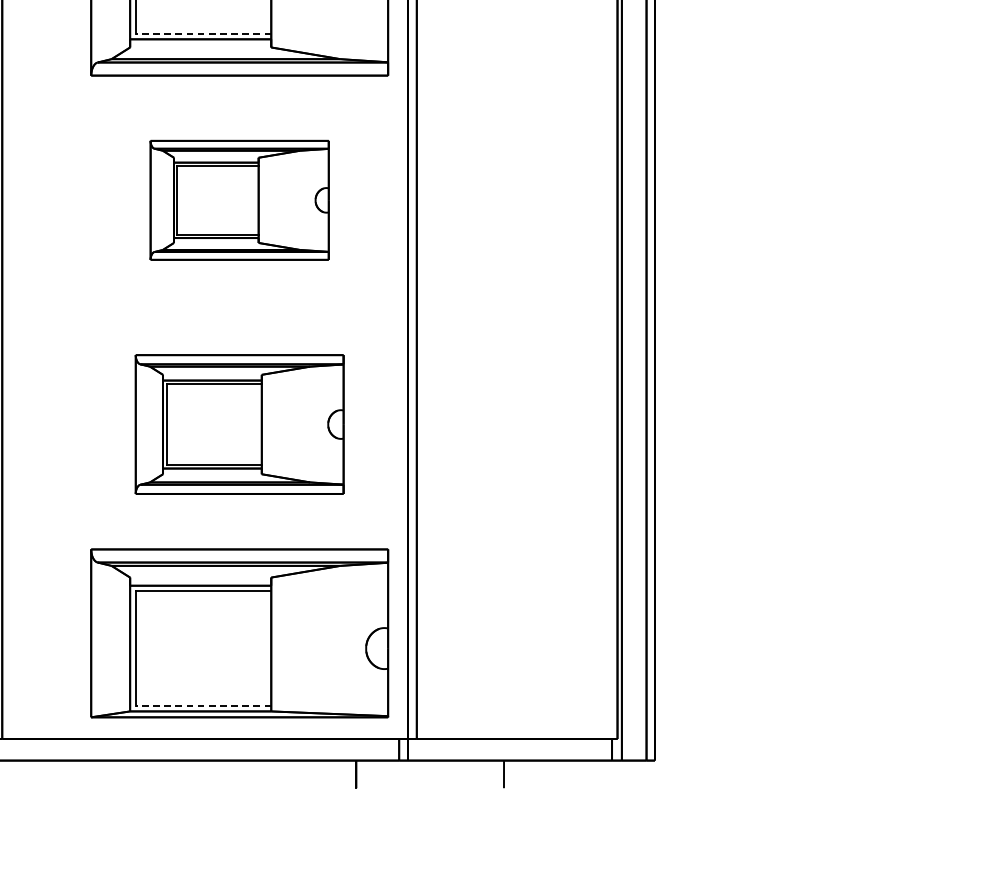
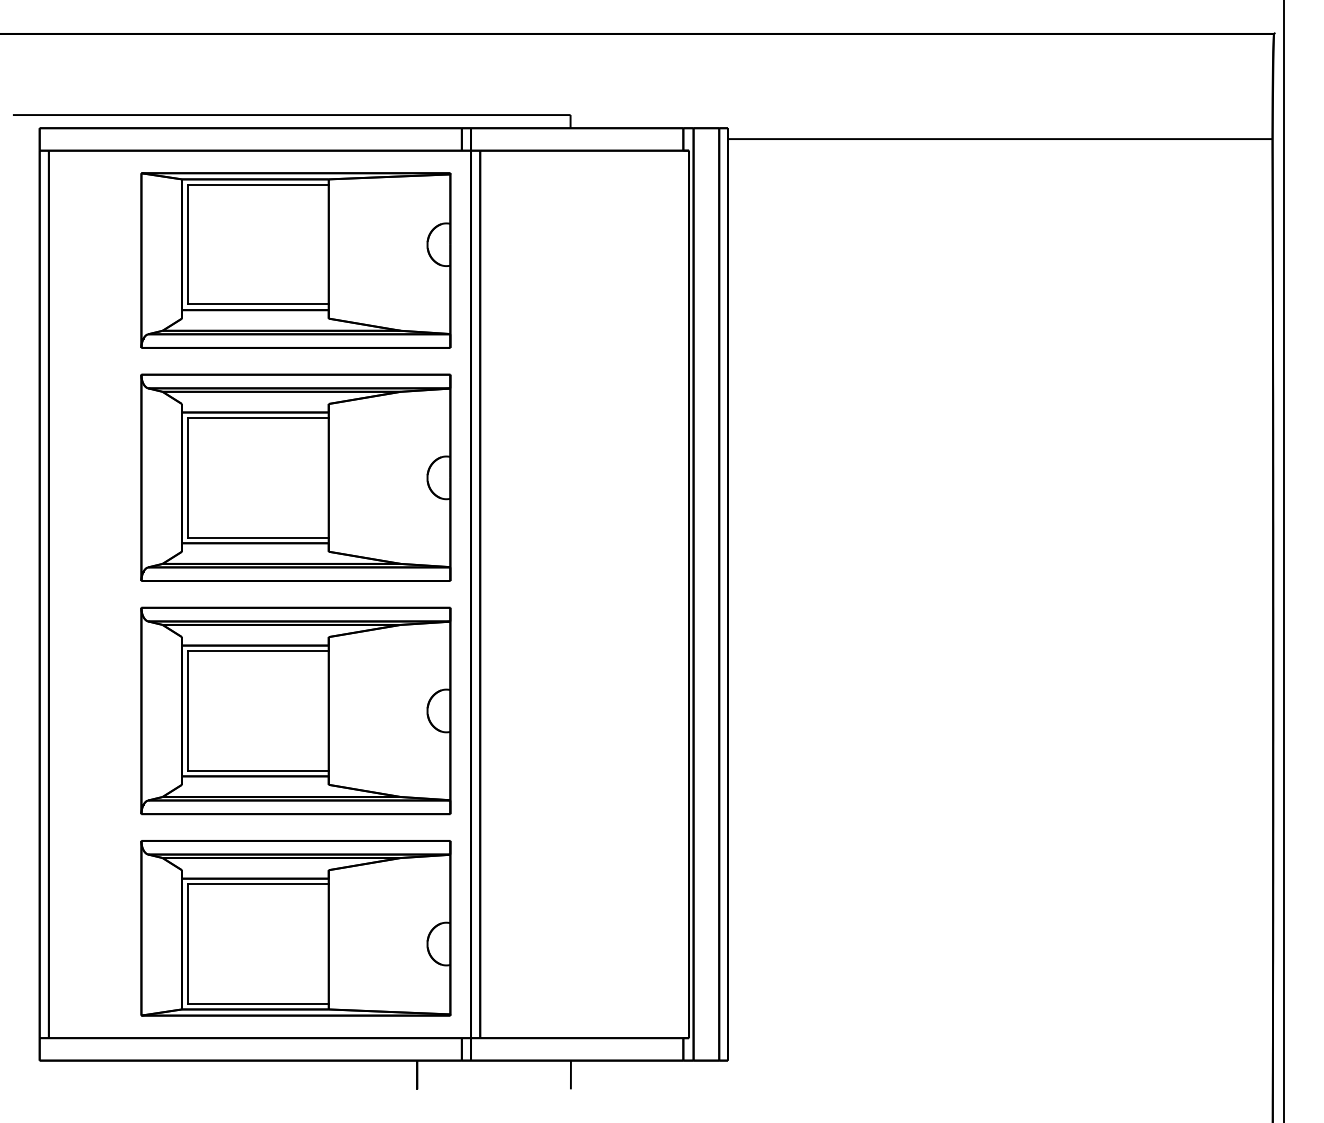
line: (202, 33) -> (257, 304), dashed -> solid
part: (239, 200) -> (295, 477), size x1.67
part: (239, 424) -> (295, 710), size x1.43
line: (202, 705) -> (257, 1003), dashed -> solid

